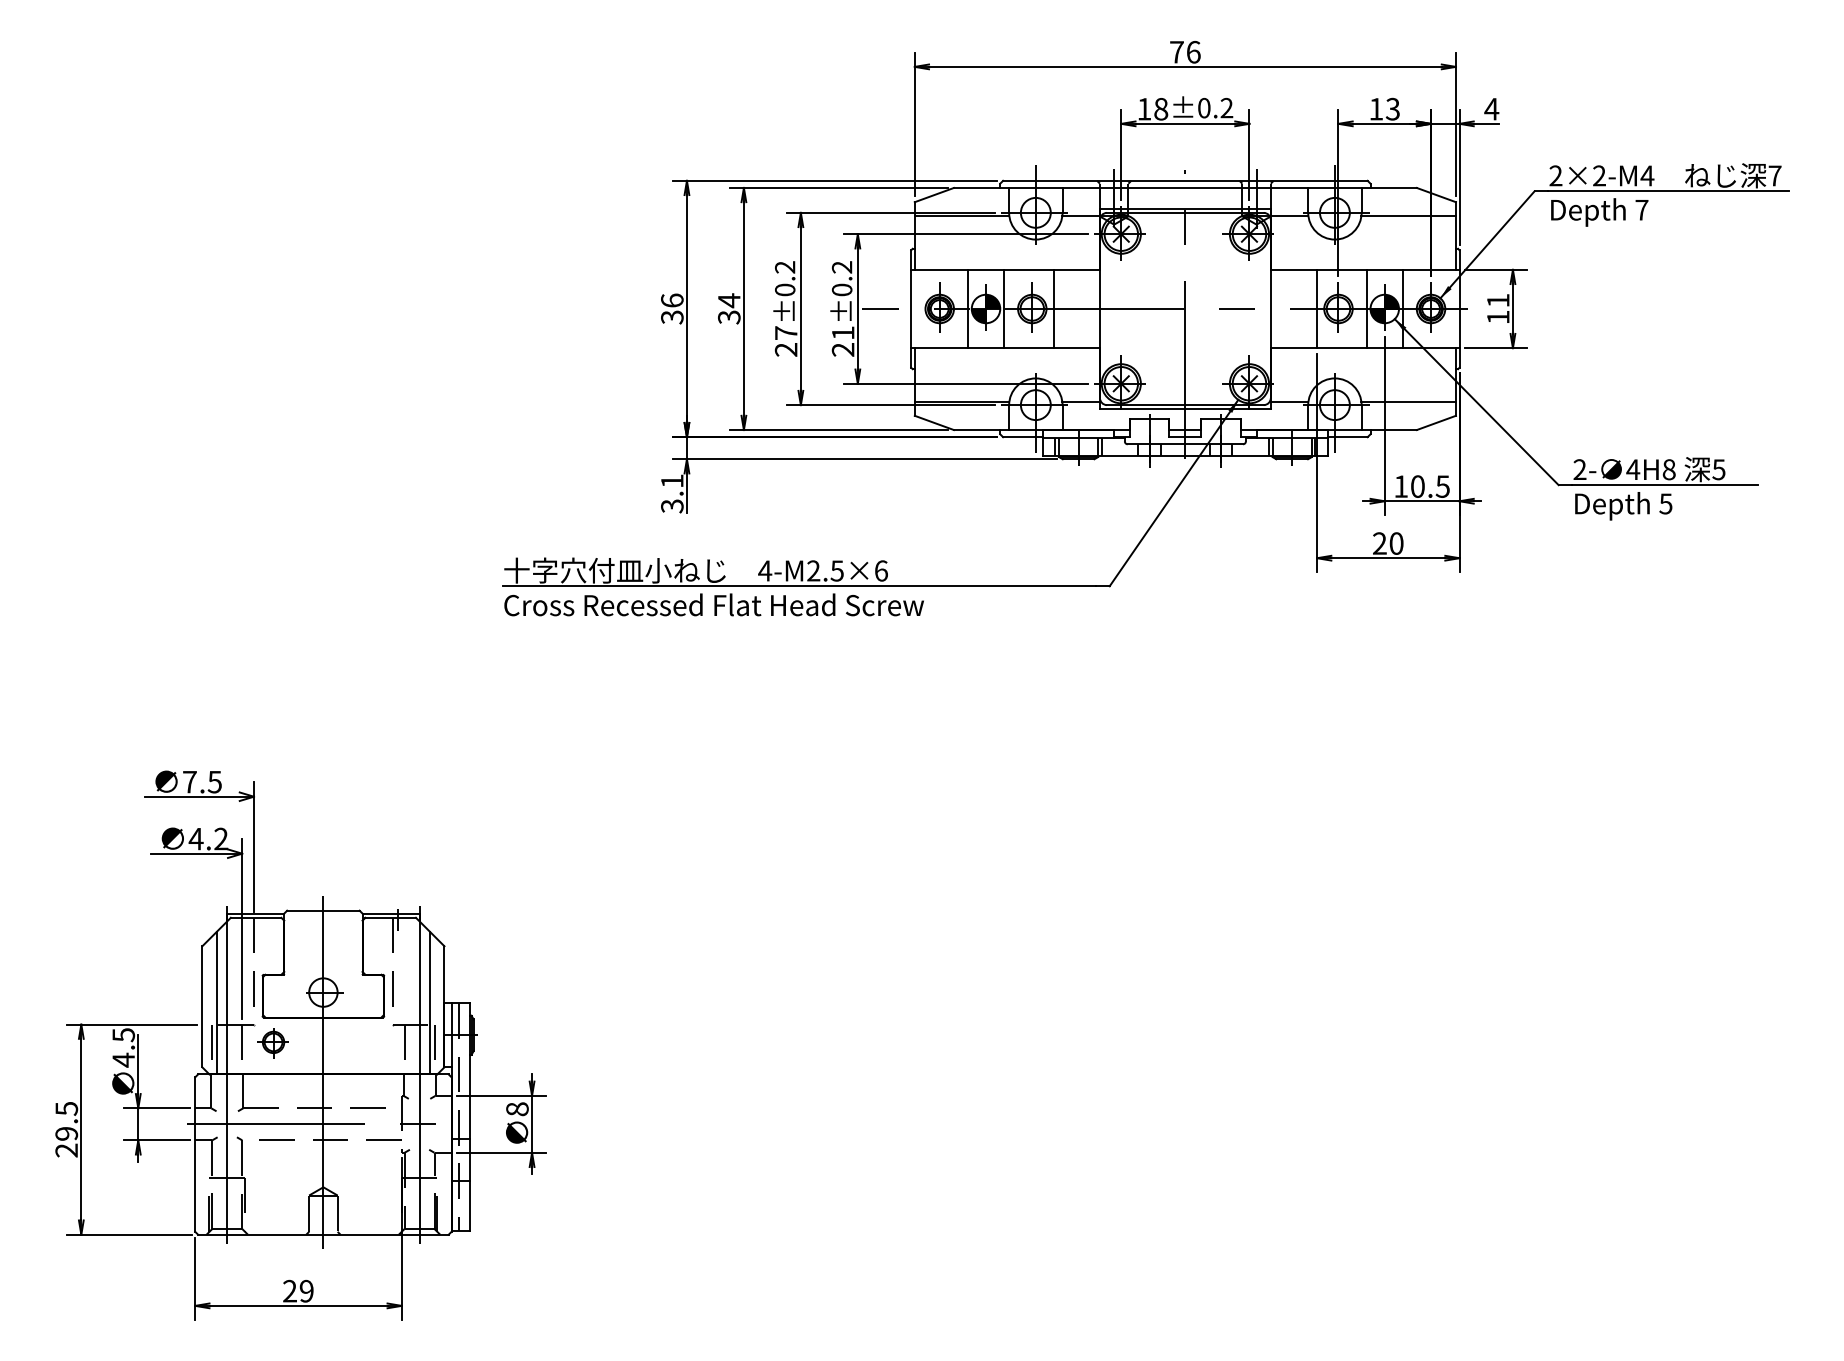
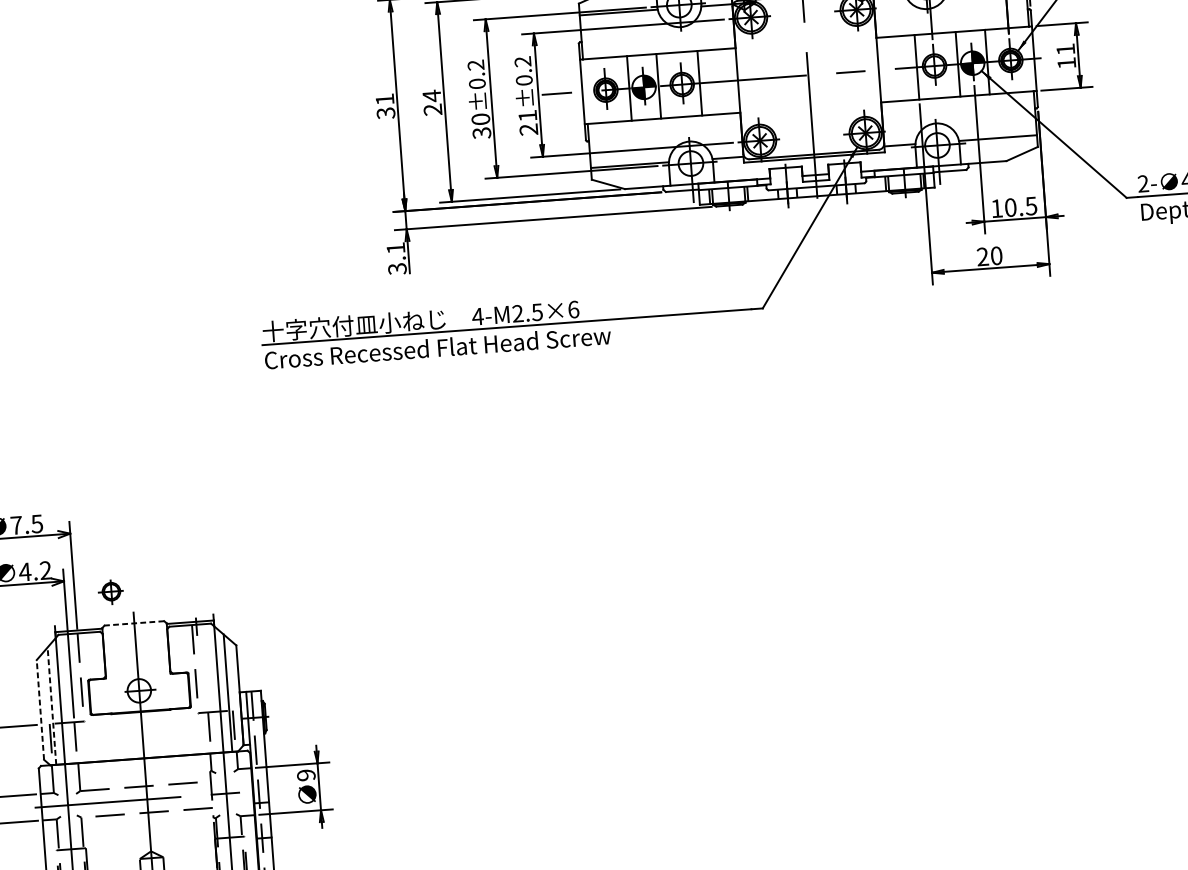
text: (672, 300) -> (385, 99), 36 -> 31
text: (729, 317) -> (433, 109), 34 -> 24
text: (785, 341) -> (480, 126), 27 -> 30
line: (322, 910) -> (133, 623), solid -> dashed
line: (216, 1002) -> (51, 705), solid -> dashed
line: (202, 1006) -> (40, 709), solid -> dashed
part: (272, 1043) -> (110, 592), moved
text: (517, 1109) -> (306, 775), 8 -> 9

